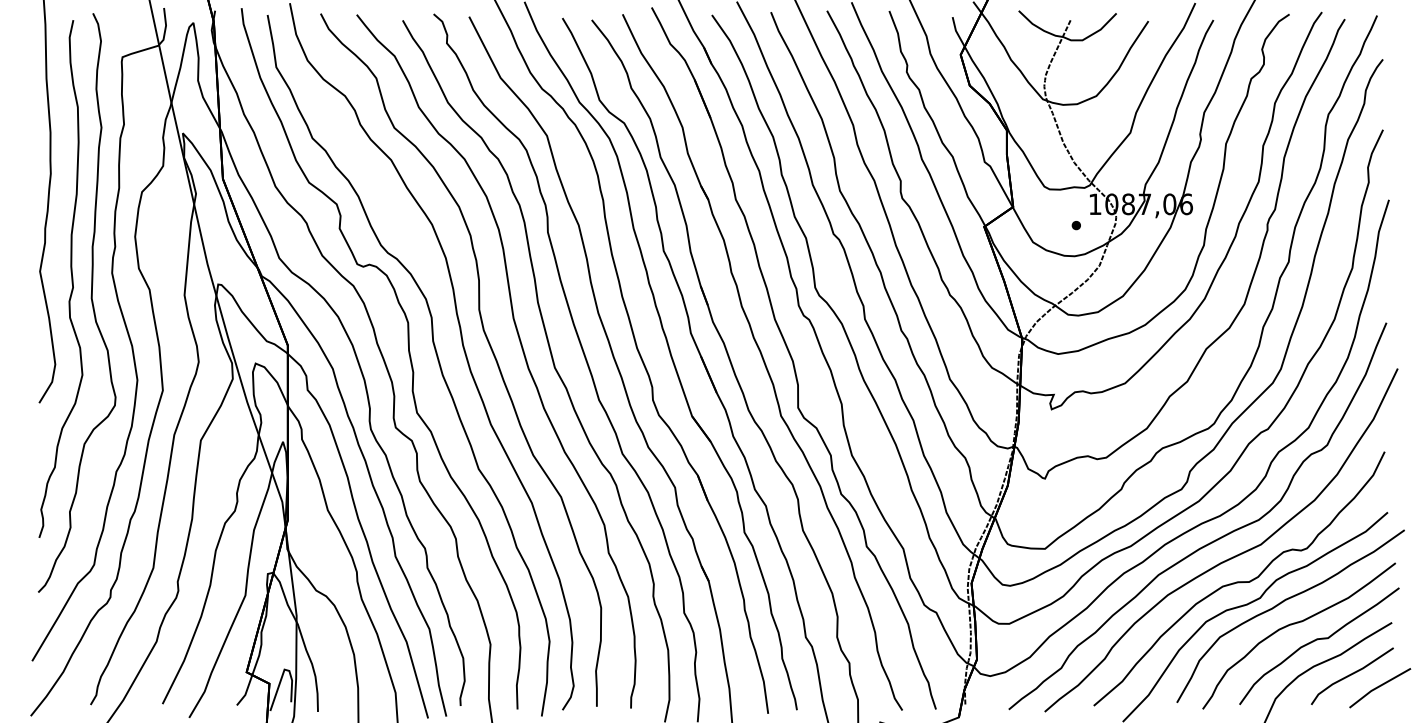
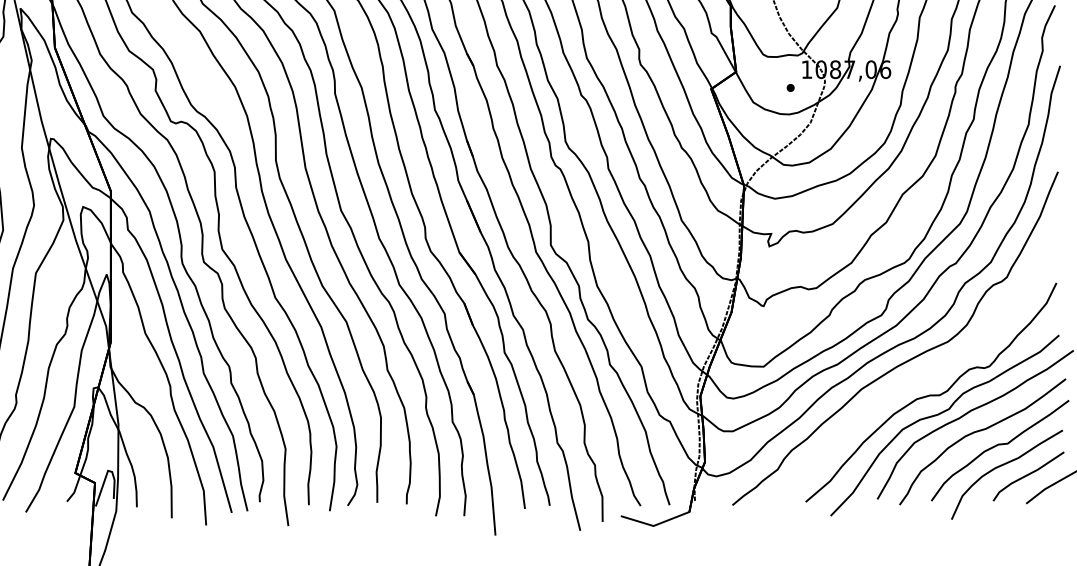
curve: (1230, 557) -> (923, 374), removed

